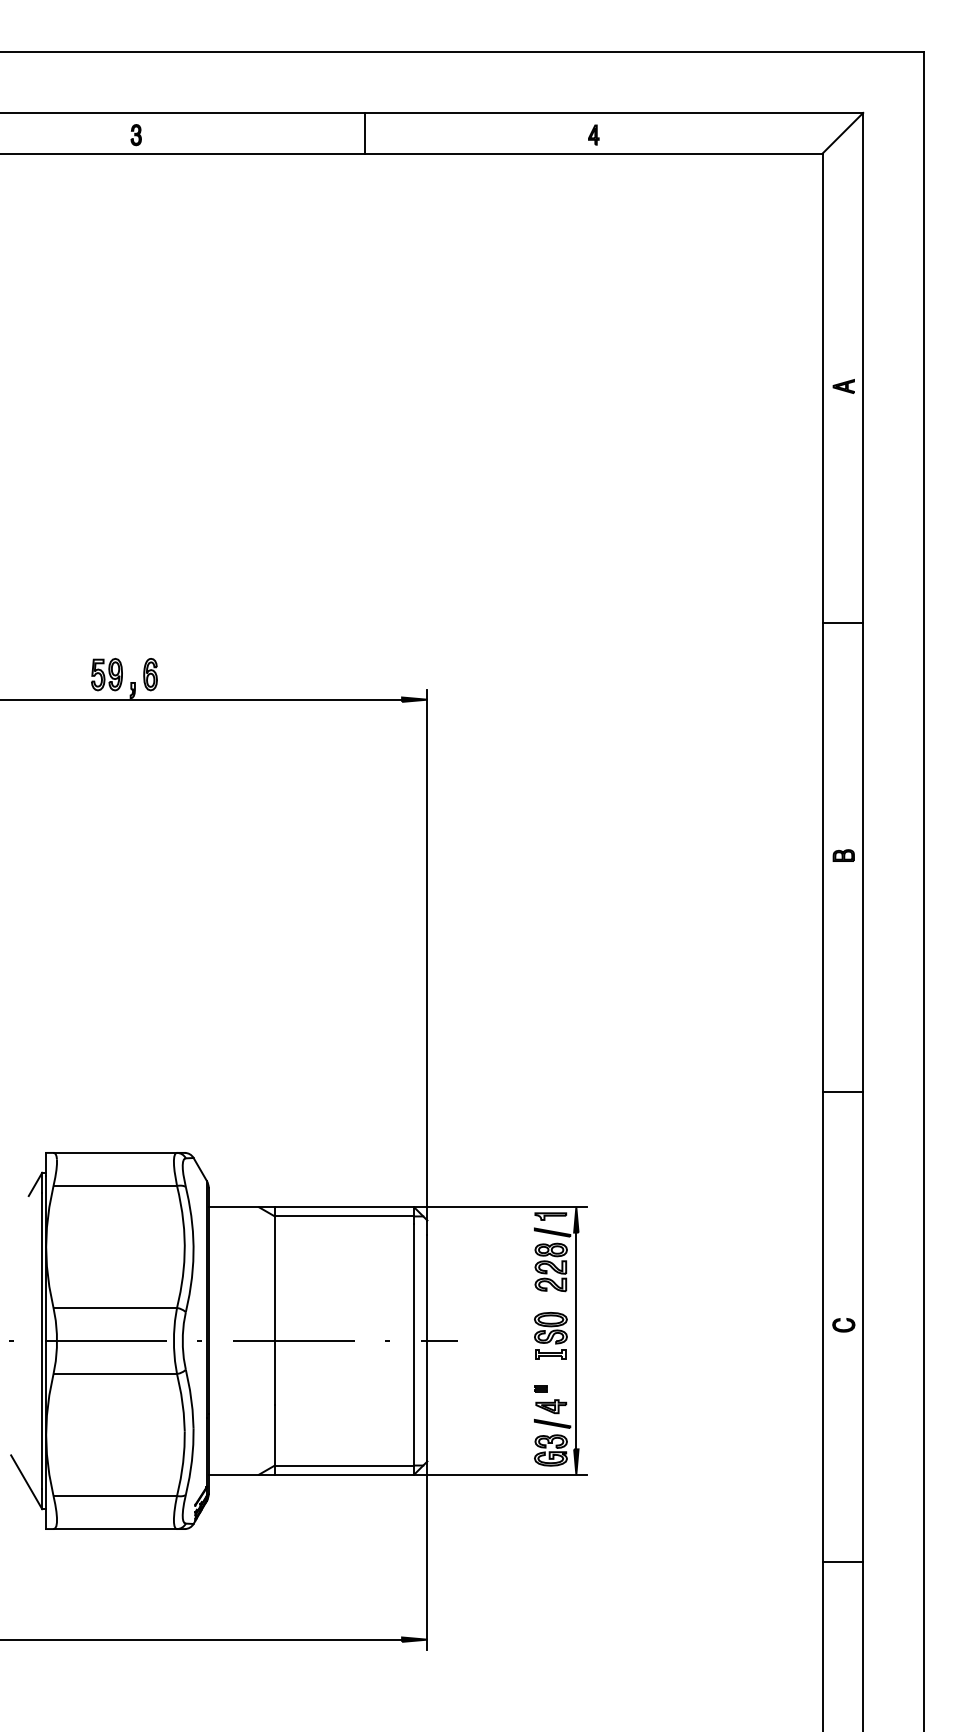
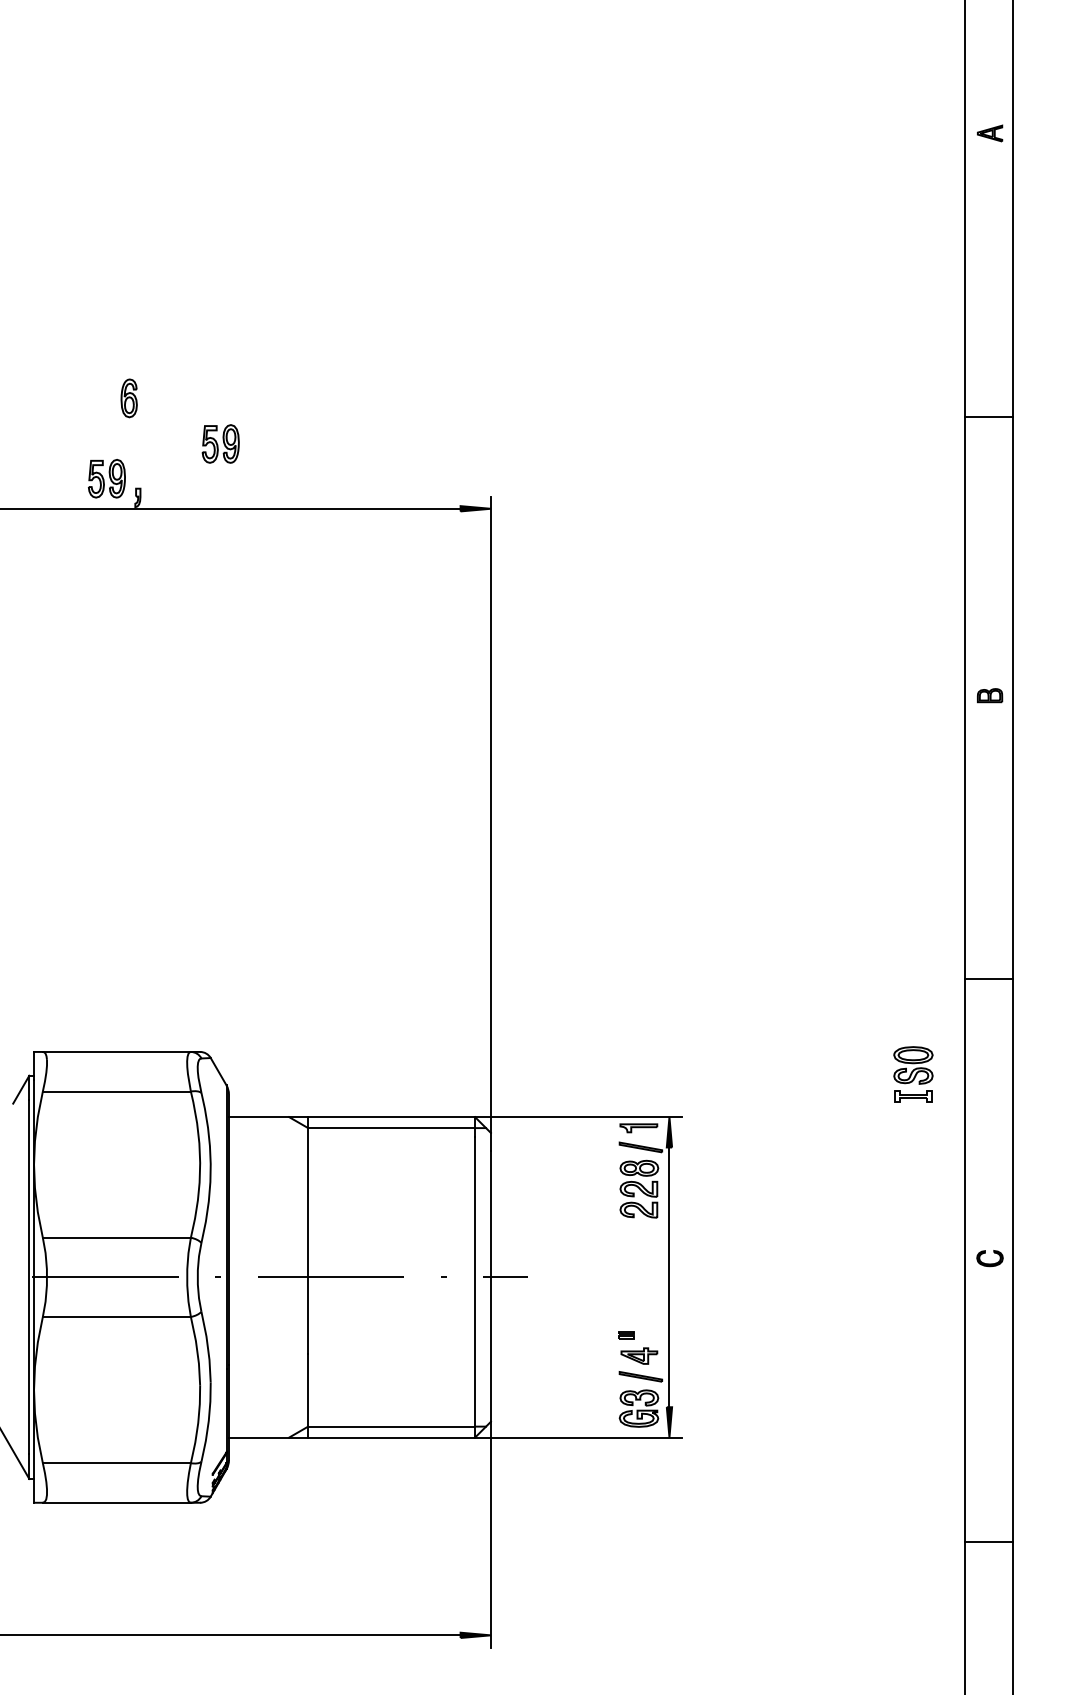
part: (201, 645) -> (220, 443), added
part: (150, 674) -> (129, 398), moved
part: (550, 1335) -> (912, 1074), moved

